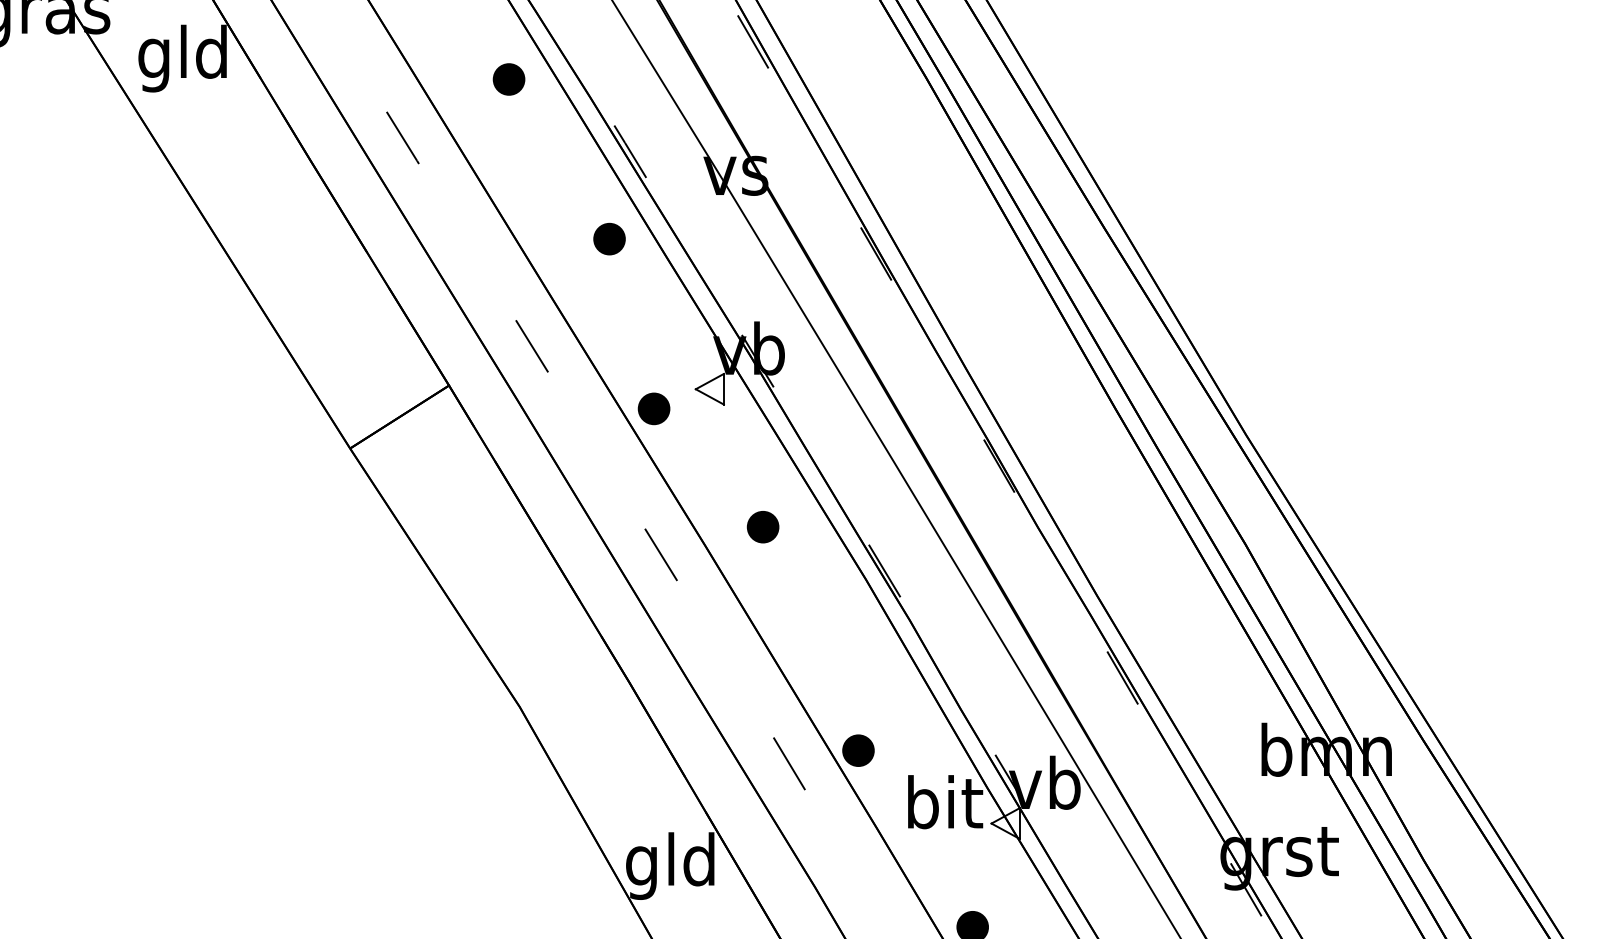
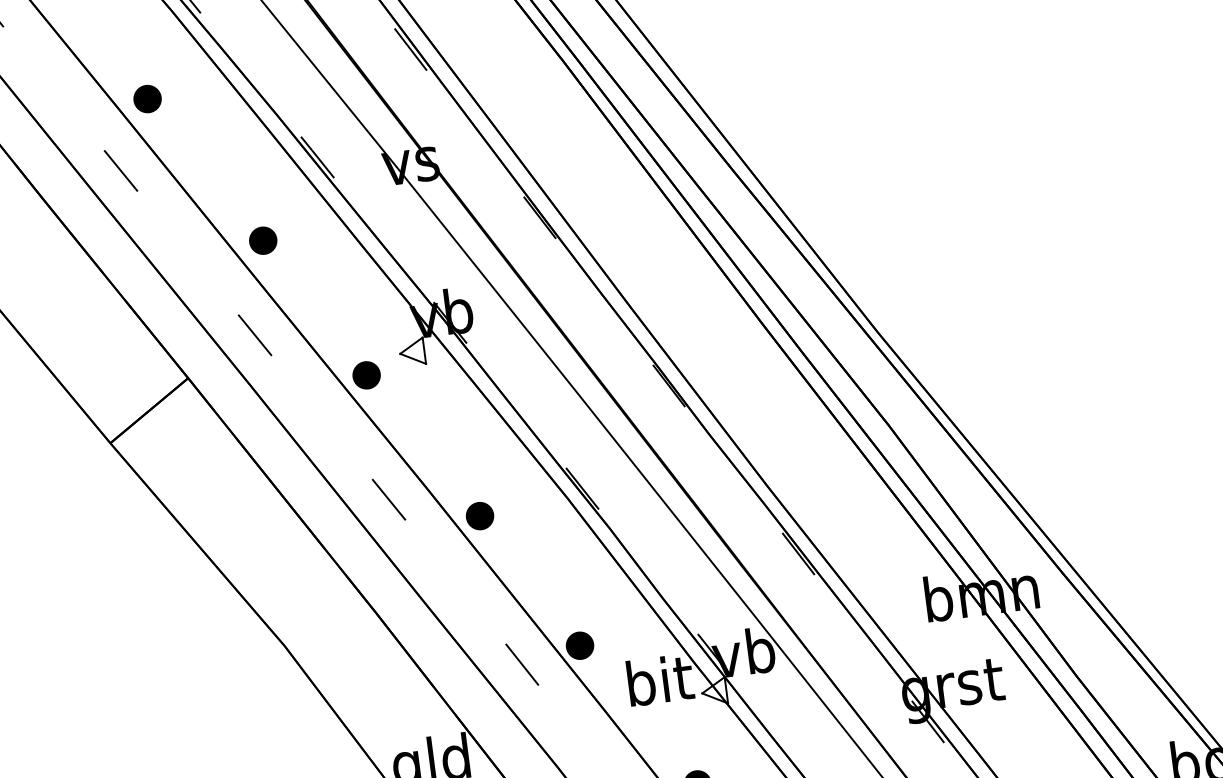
part: (508, 79) -> (147, 99), moved
part: (609, 238) -> (263, 240), moved
part: (762, 527) -> (479, 516), moved

